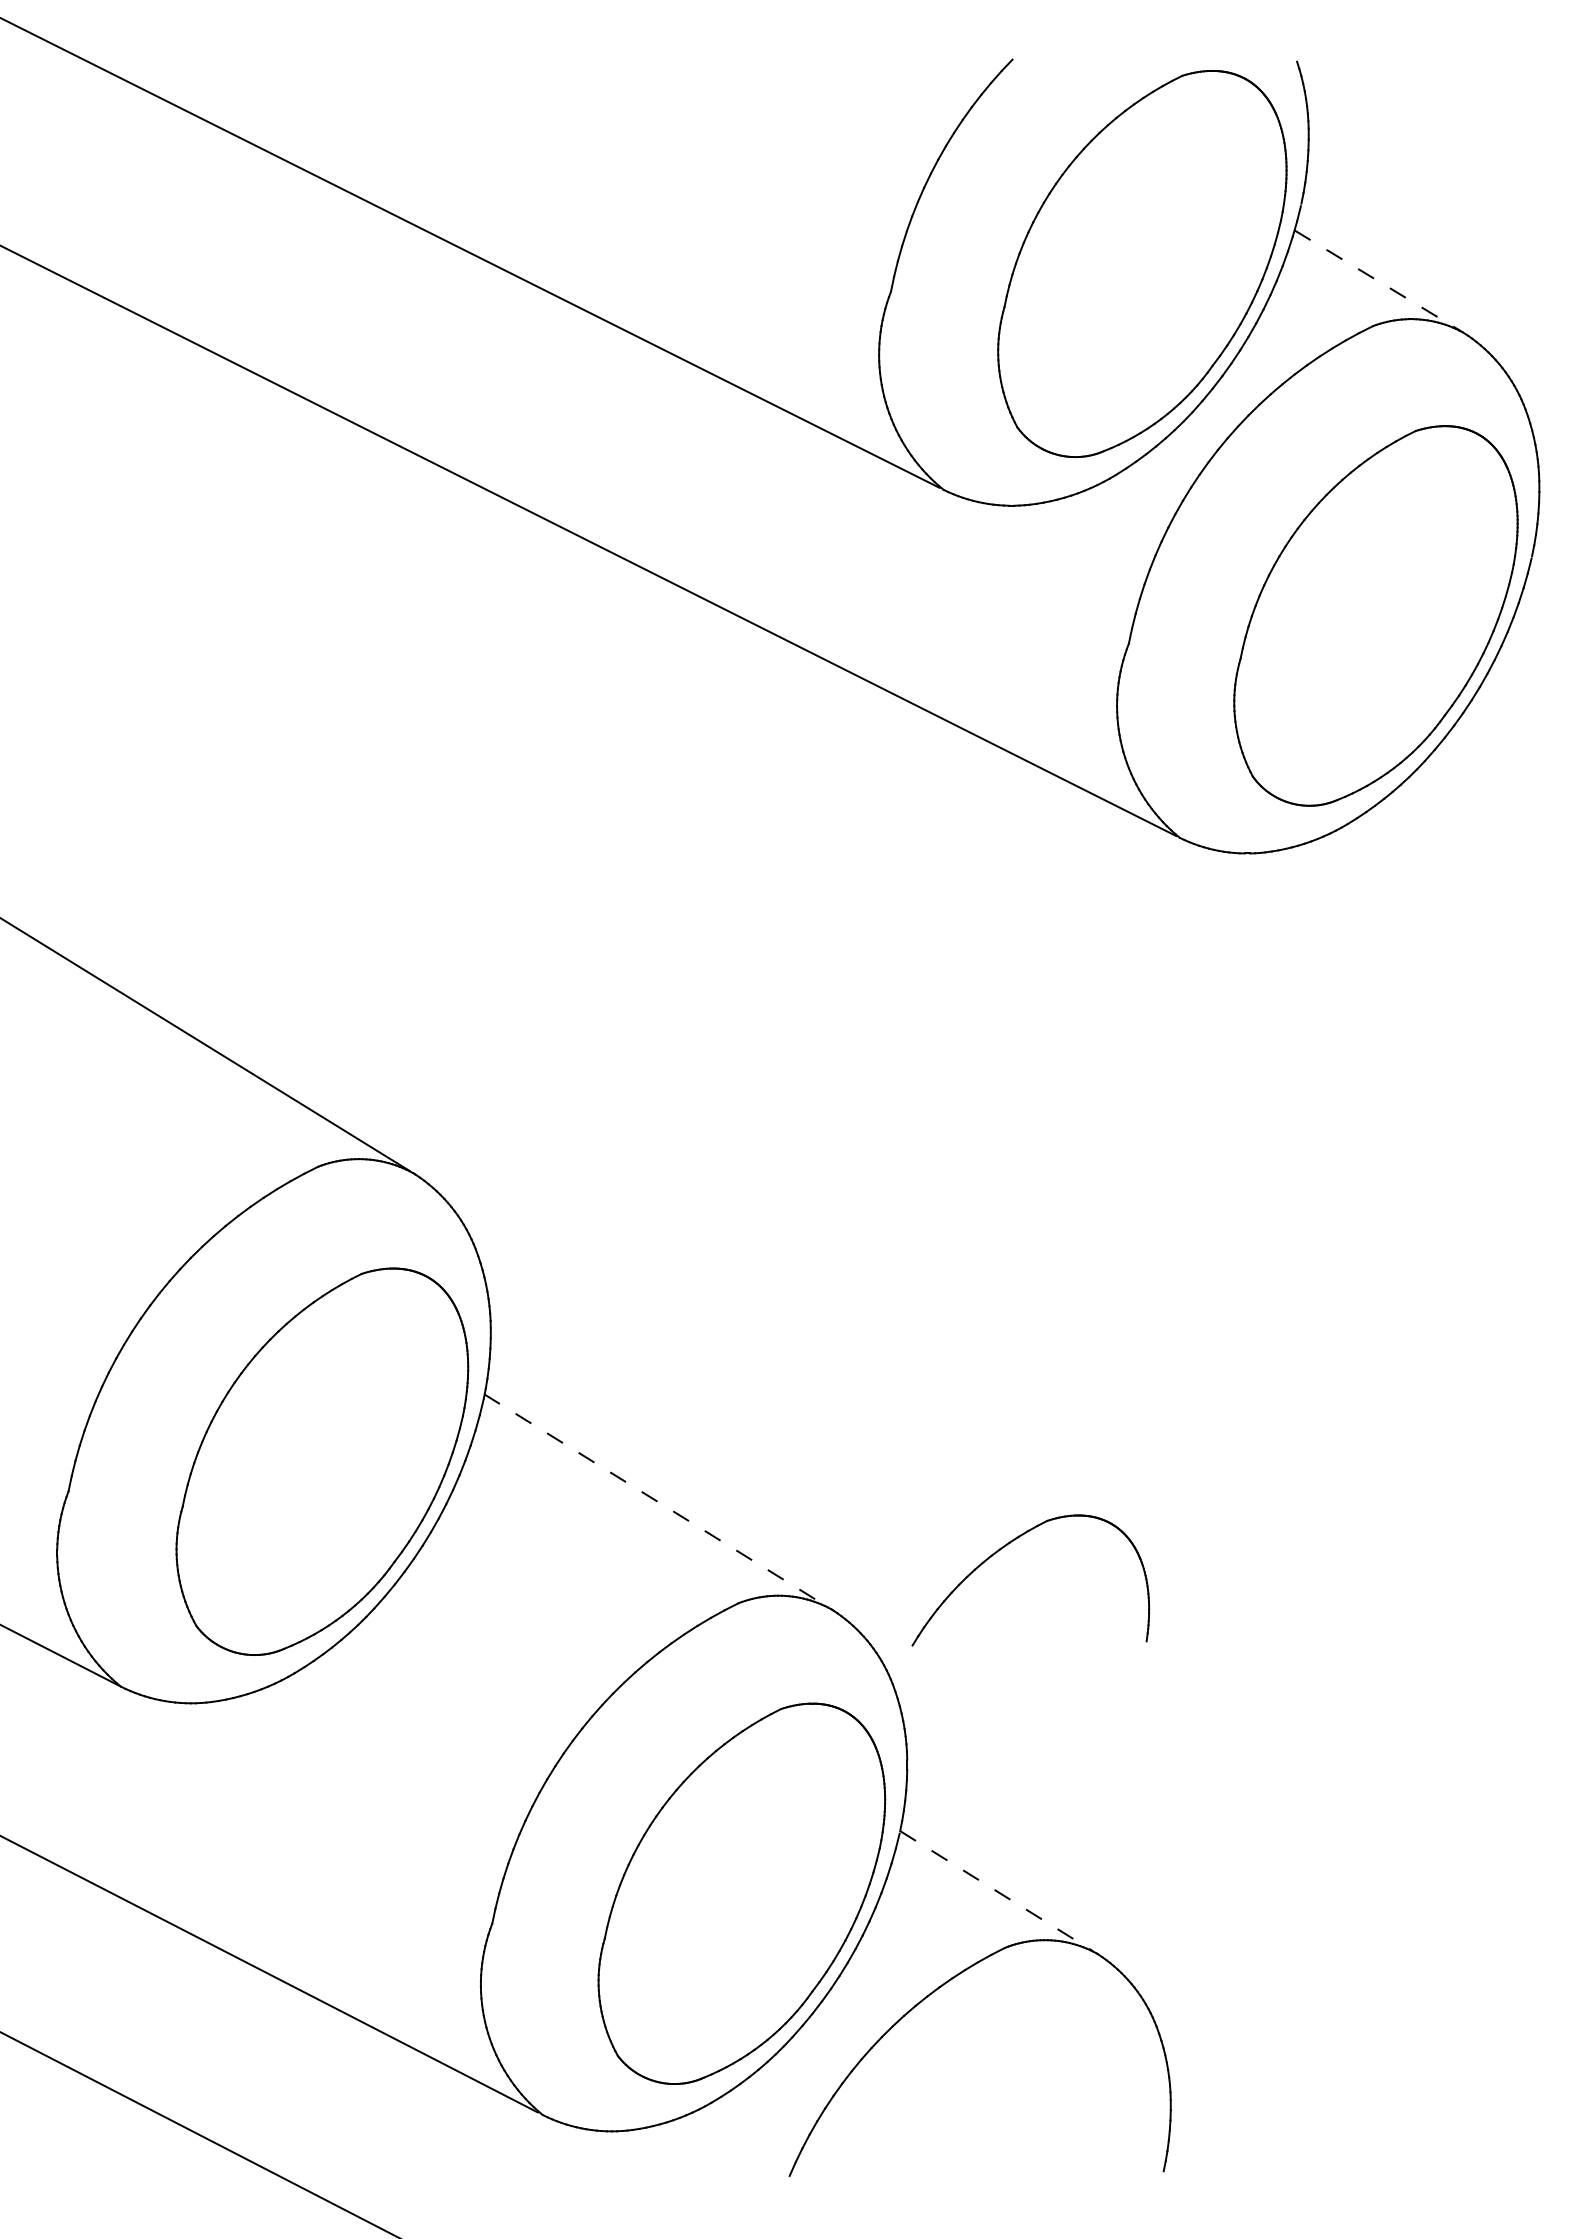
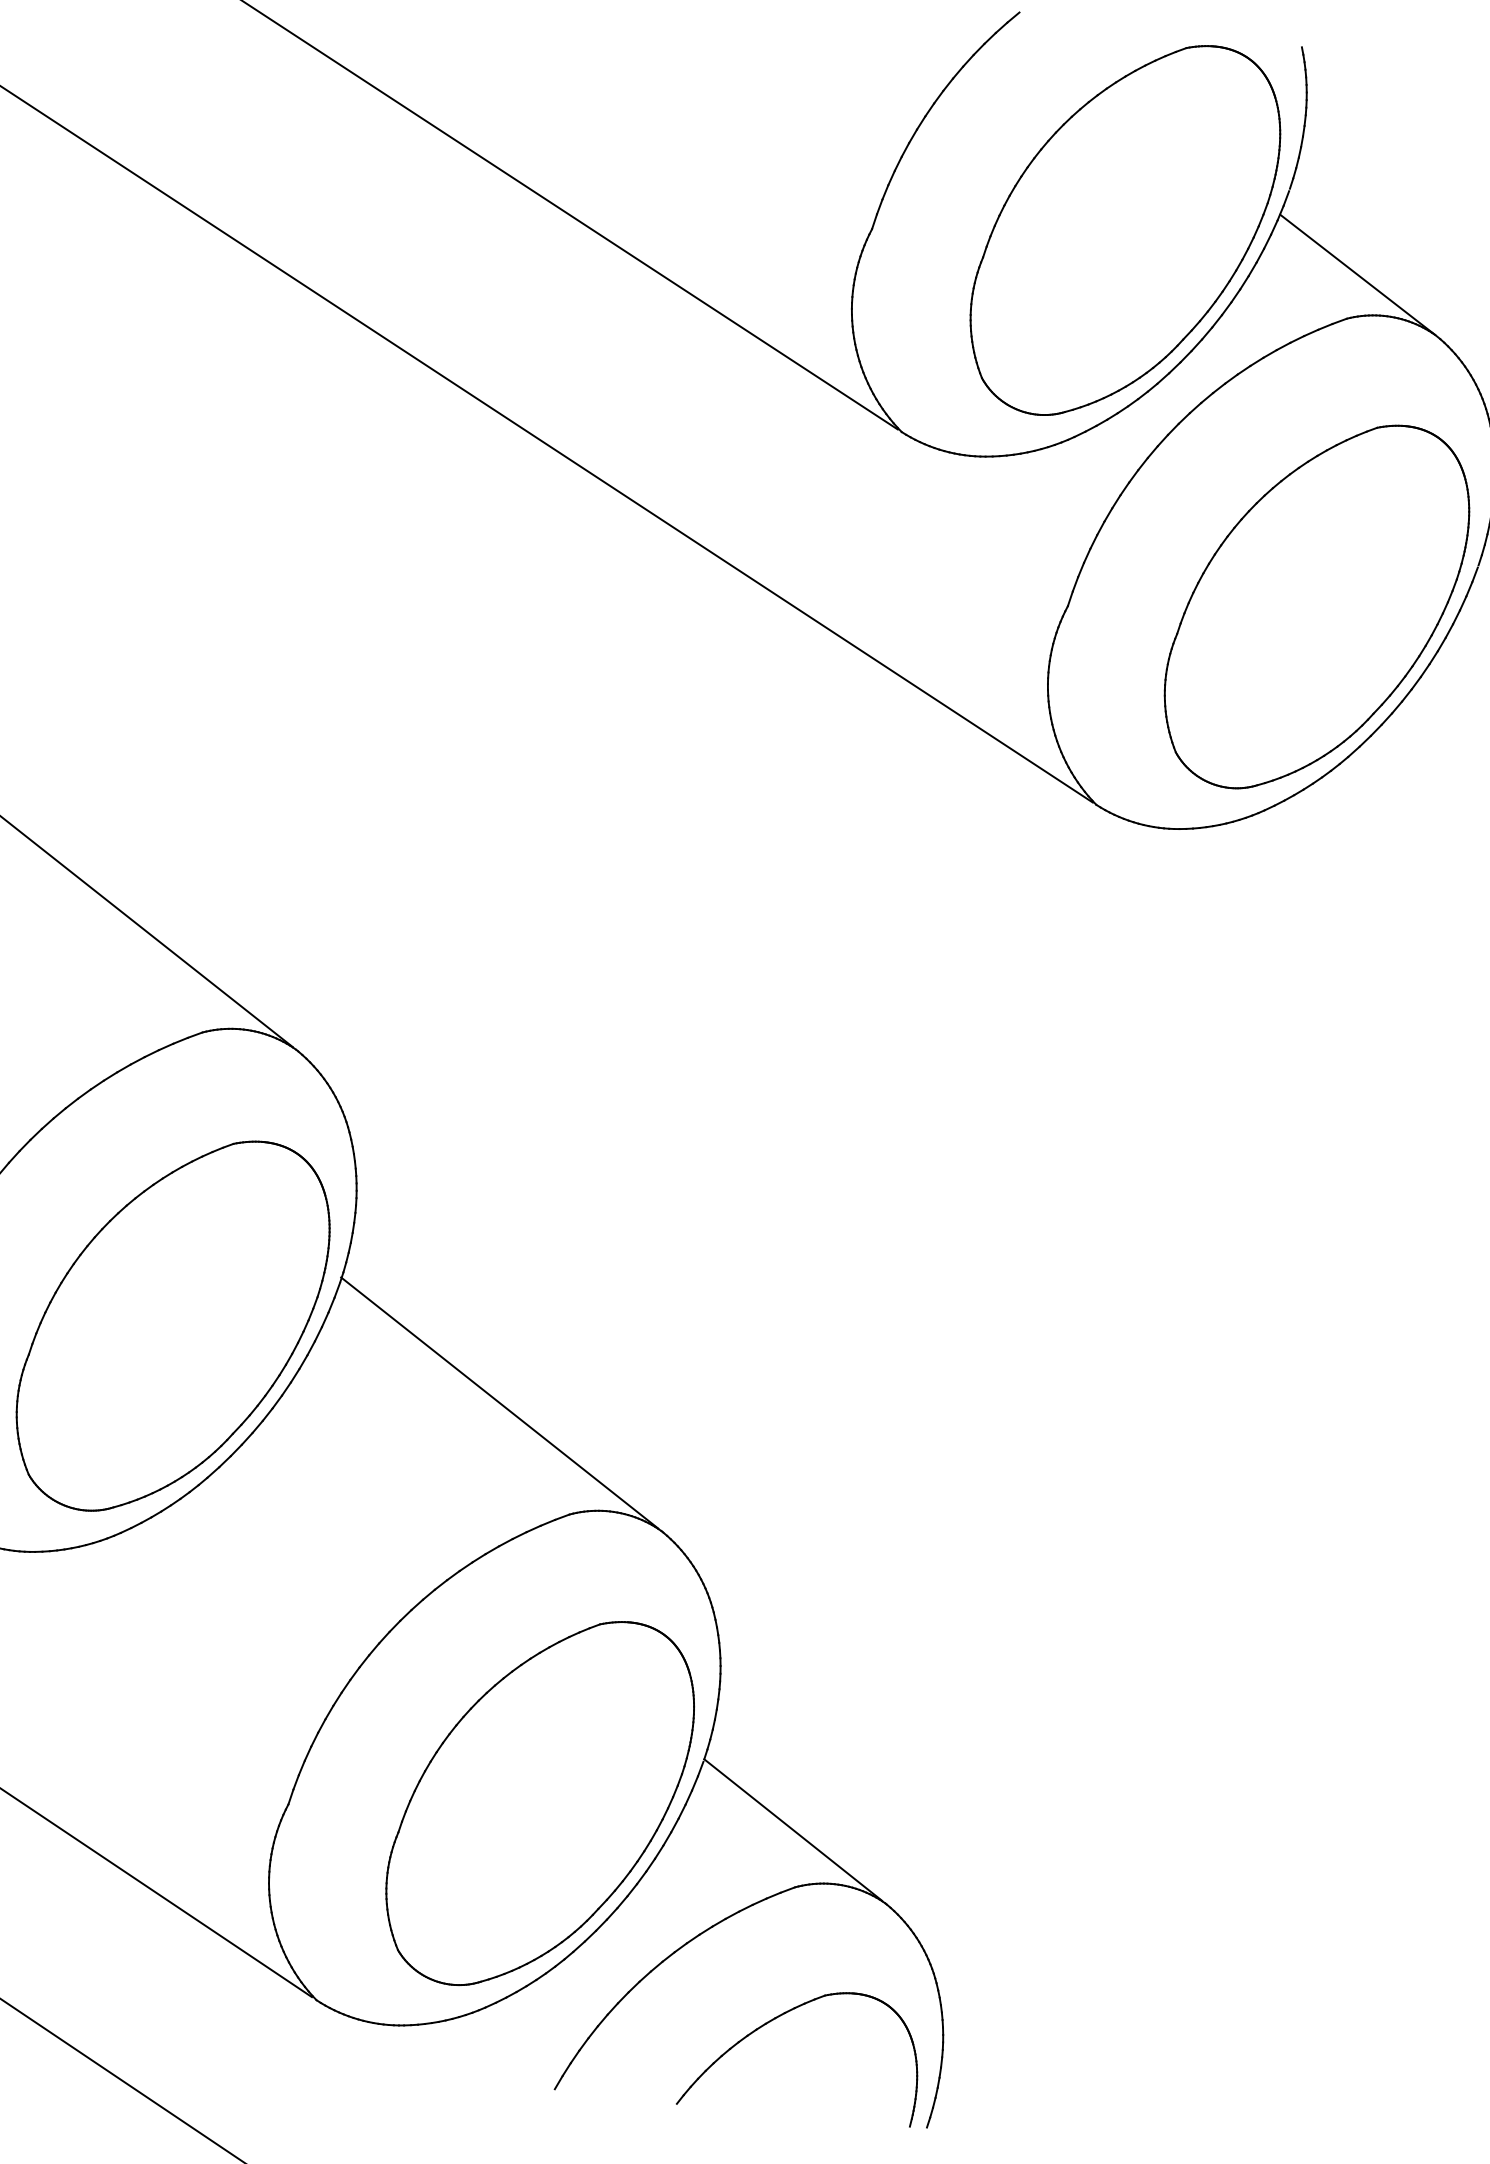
line: (1378, 281) -> (1357, 274), dashed -> solid
line: (656, 1500) -> (500, 1402), dashed -> solid
part: (1006, 1546) -> (781, 2016), moved
line: (996, 1891) -> (793, 1830), dashed -> solid

